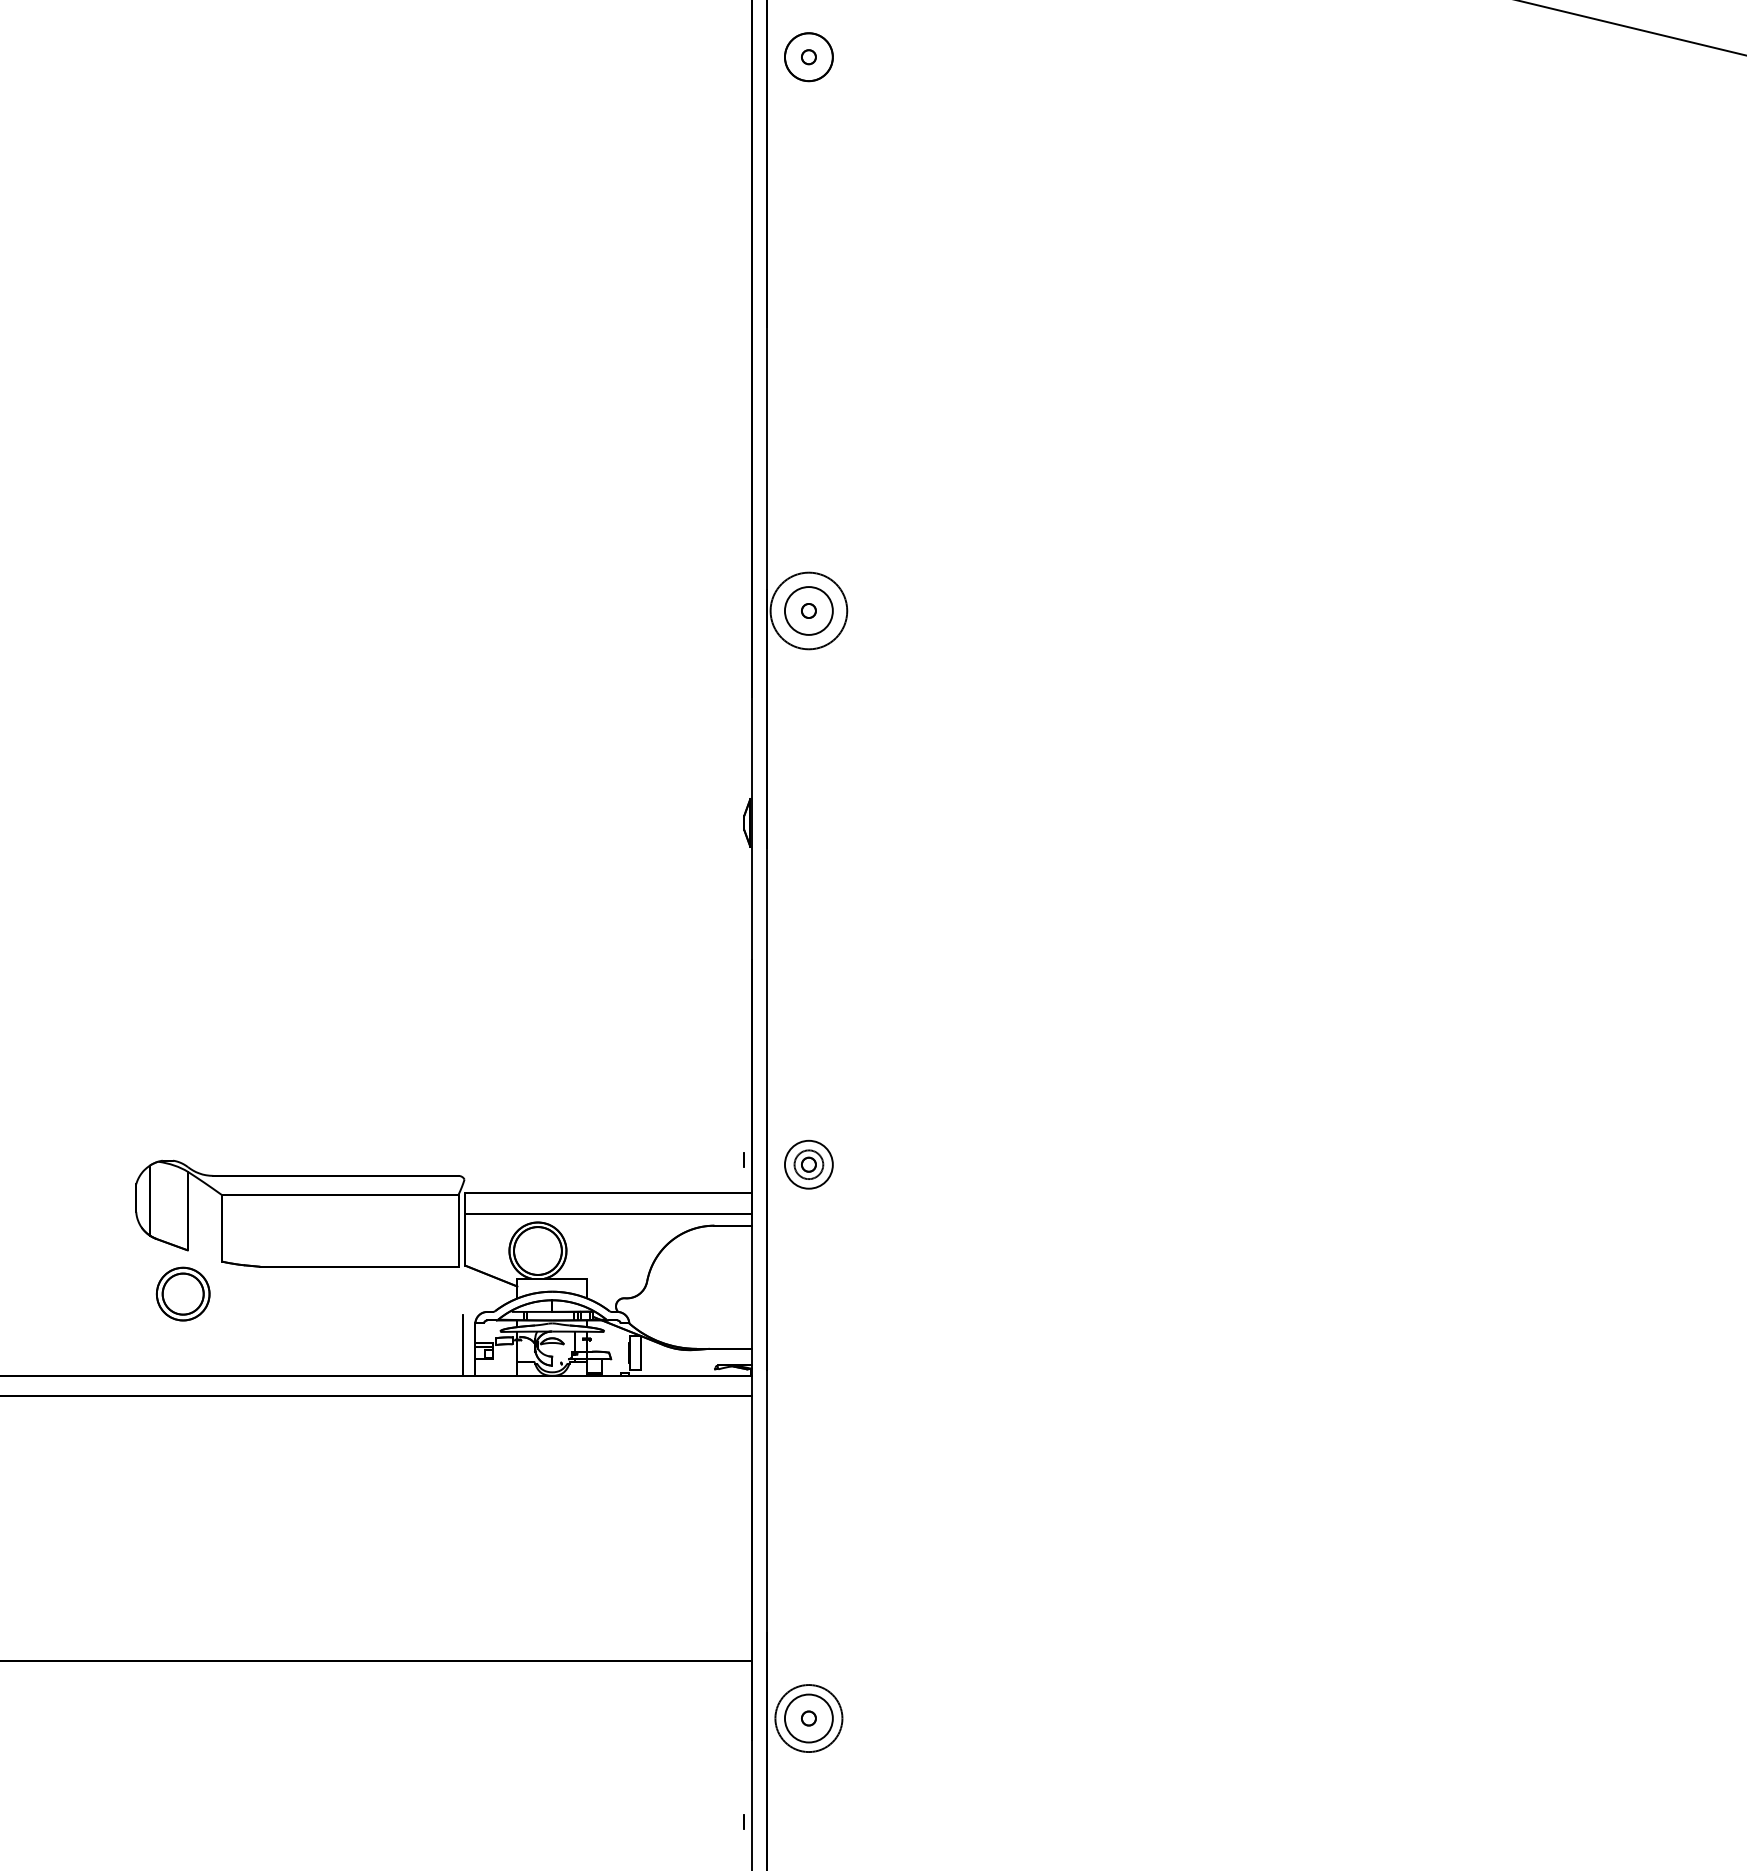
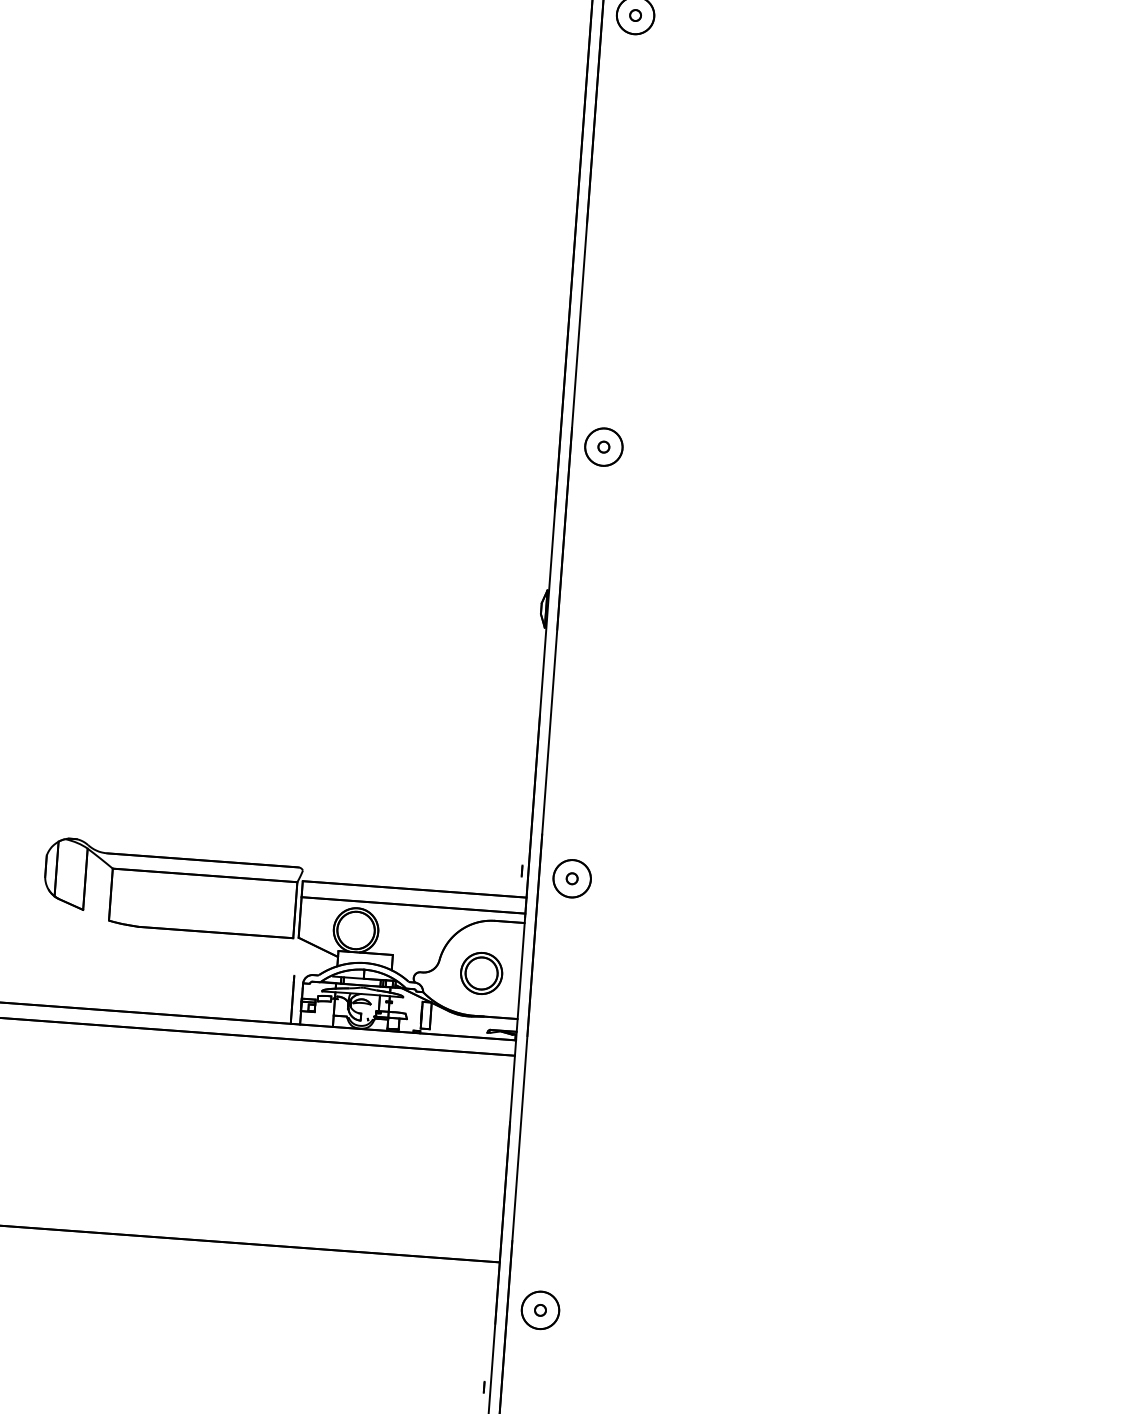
circle: (808, 610) -> (603, 446), size x0.62
circle: (808, 1164) -> (571, 878), size x1.67
part: (182, 1293) -> (481, 972), moved
circle: (808, 1718) -> (540, 1310), size x0.71

